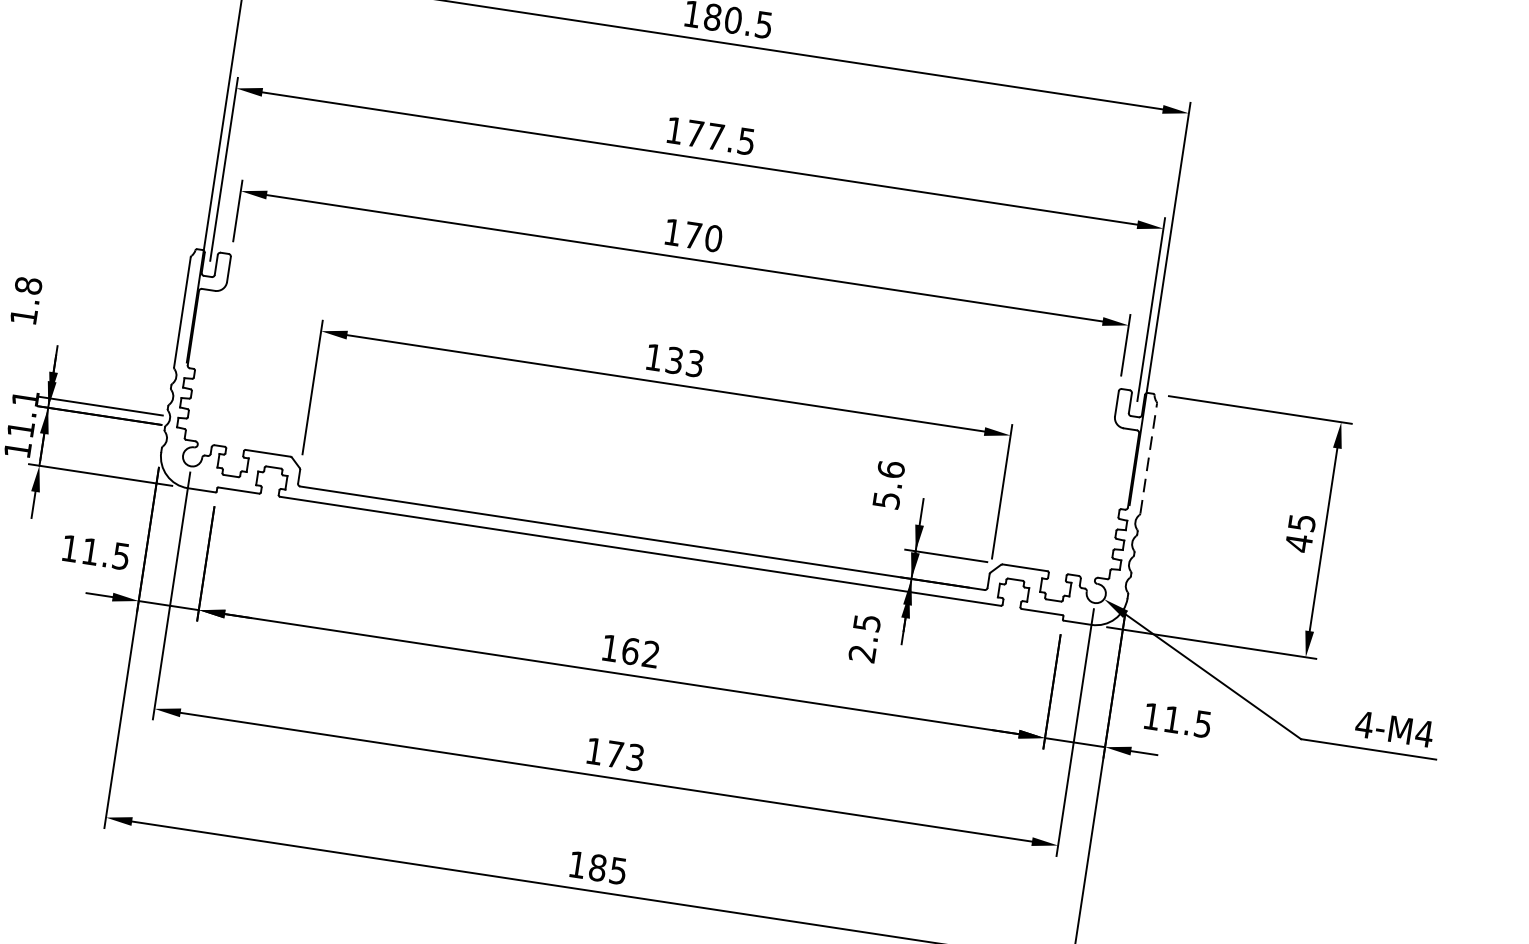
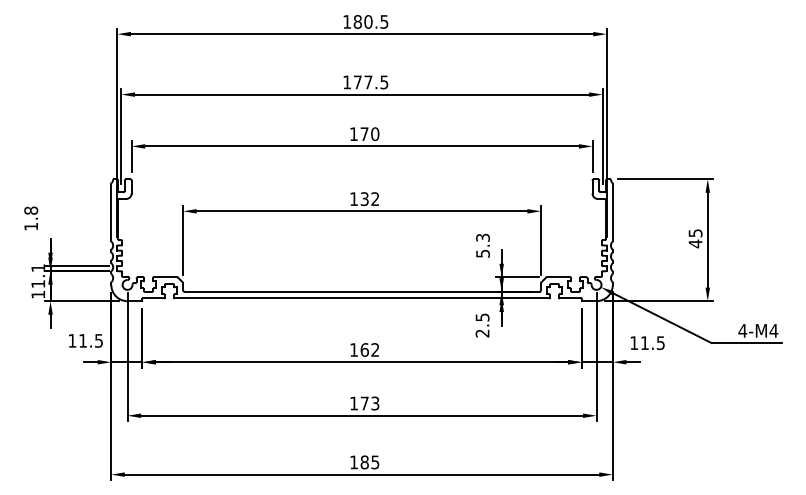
text: (695, 364) -> (375, 199), 133 -> 132
line: (1148, 458) -> (612, 212), dashed -> solid
text: (890, 468) -> (482, 237), 5.6 -> 5.3

